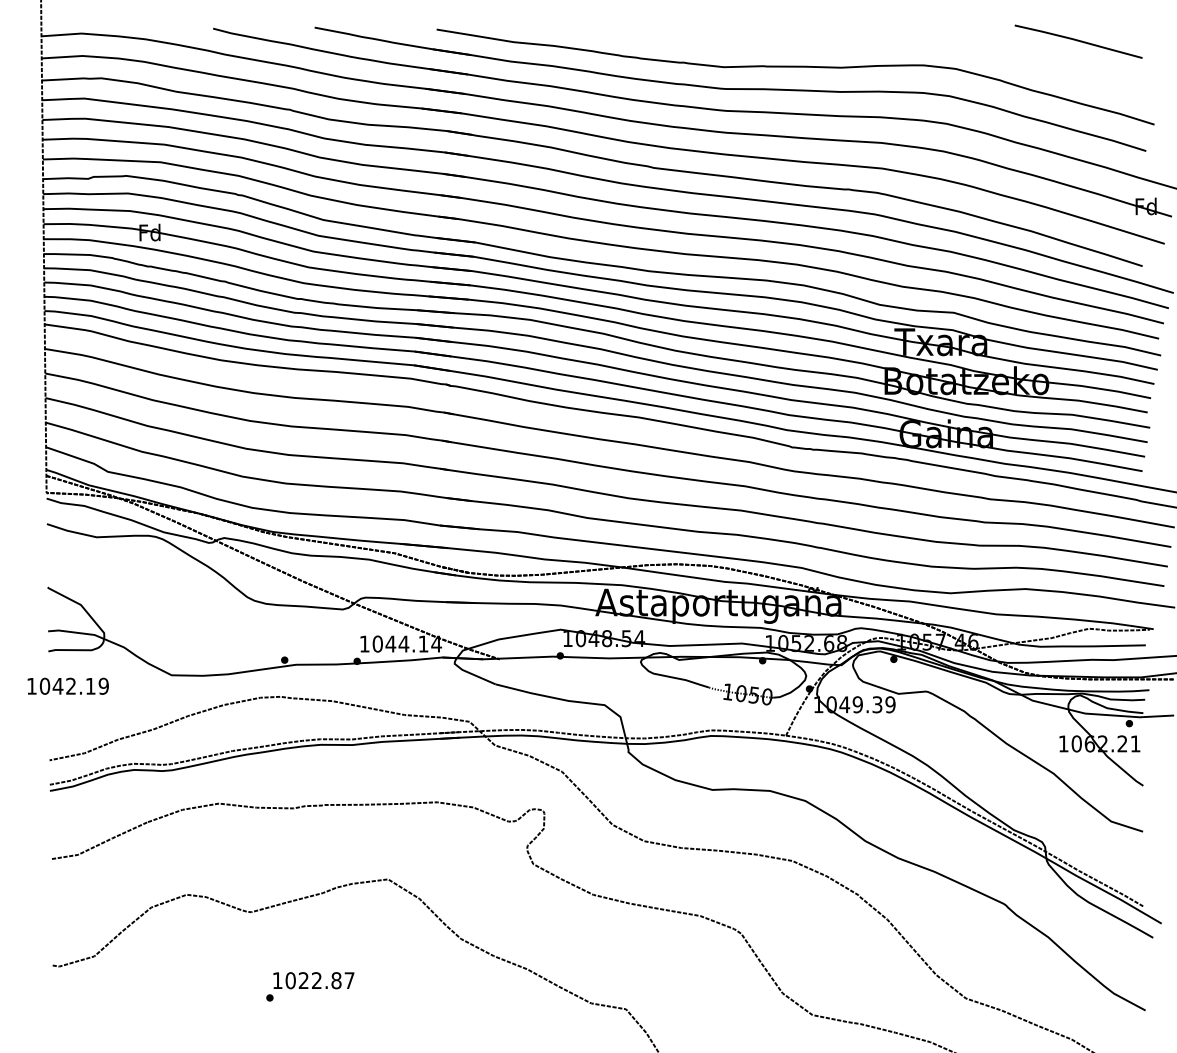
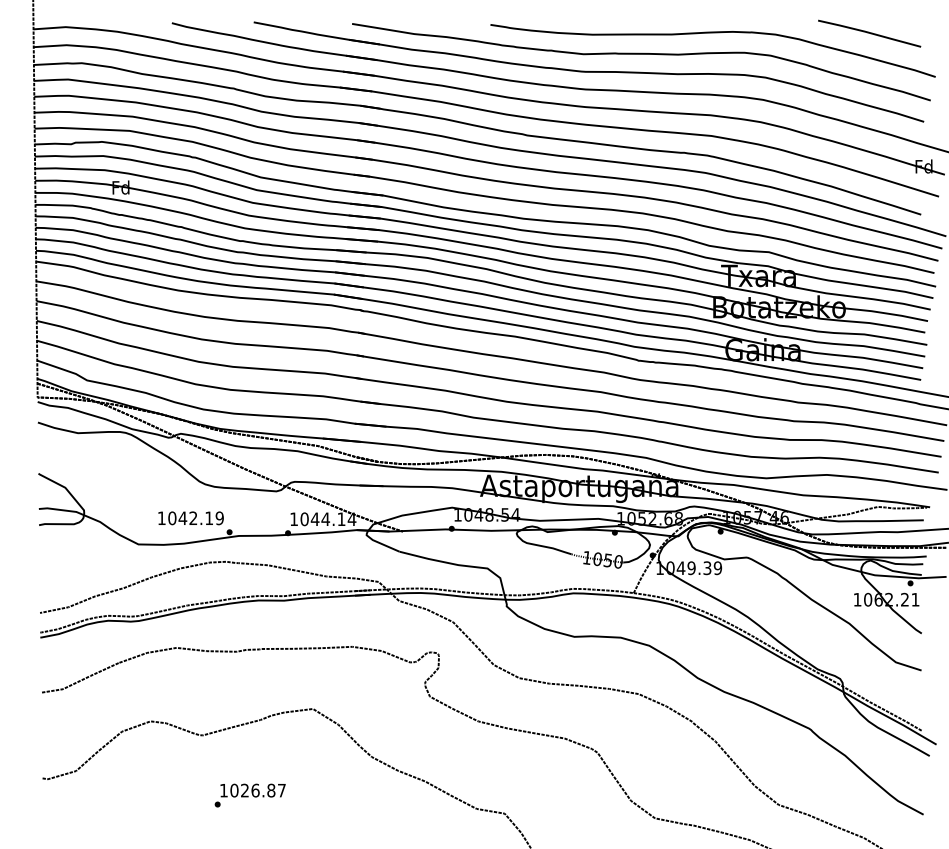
curve: (883, 41) -> (712, 33), added
text: (67, 686) -> (190, 518), moved
text: (316, 980) -> (255, 790), 1022.87 -> 1026.87

